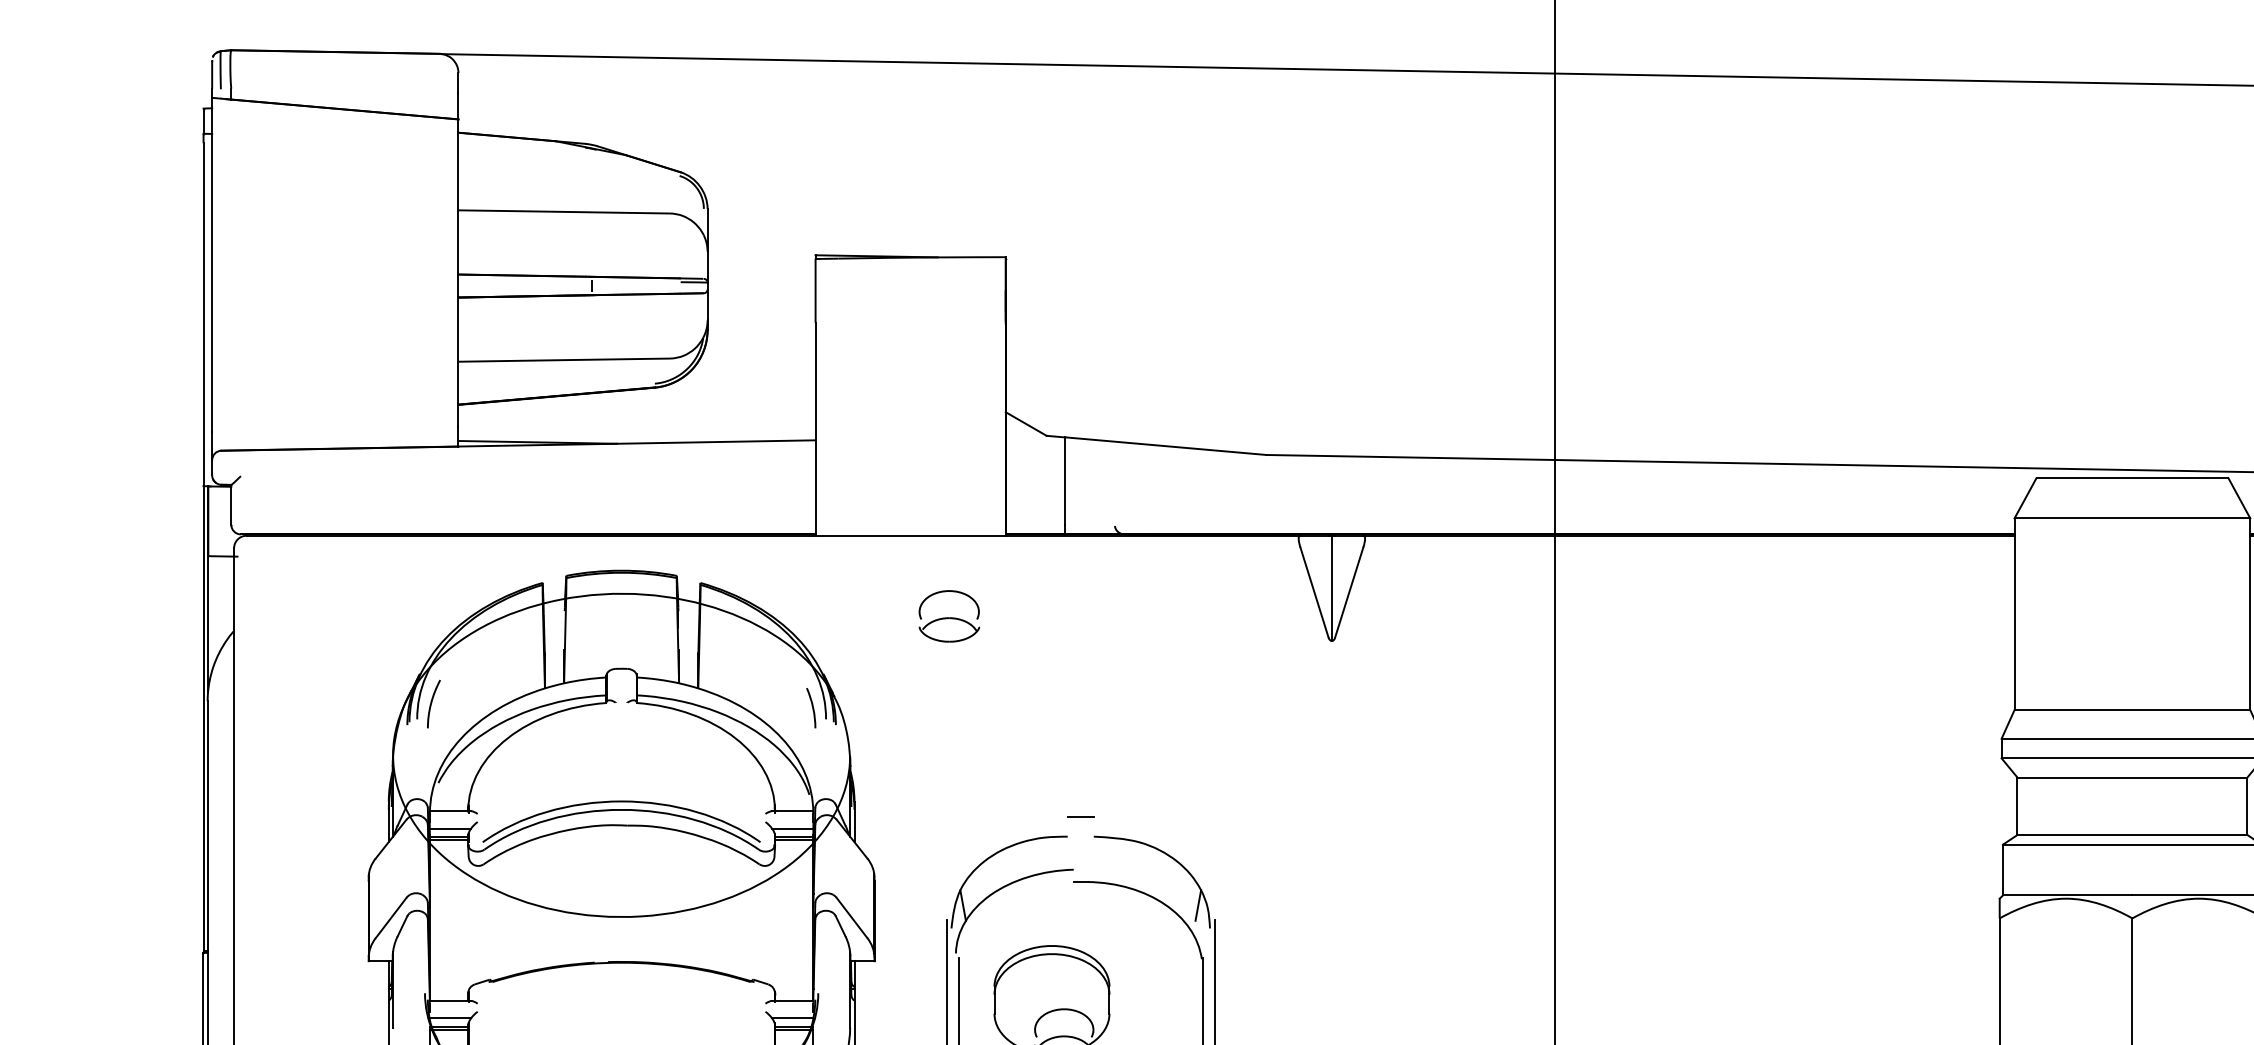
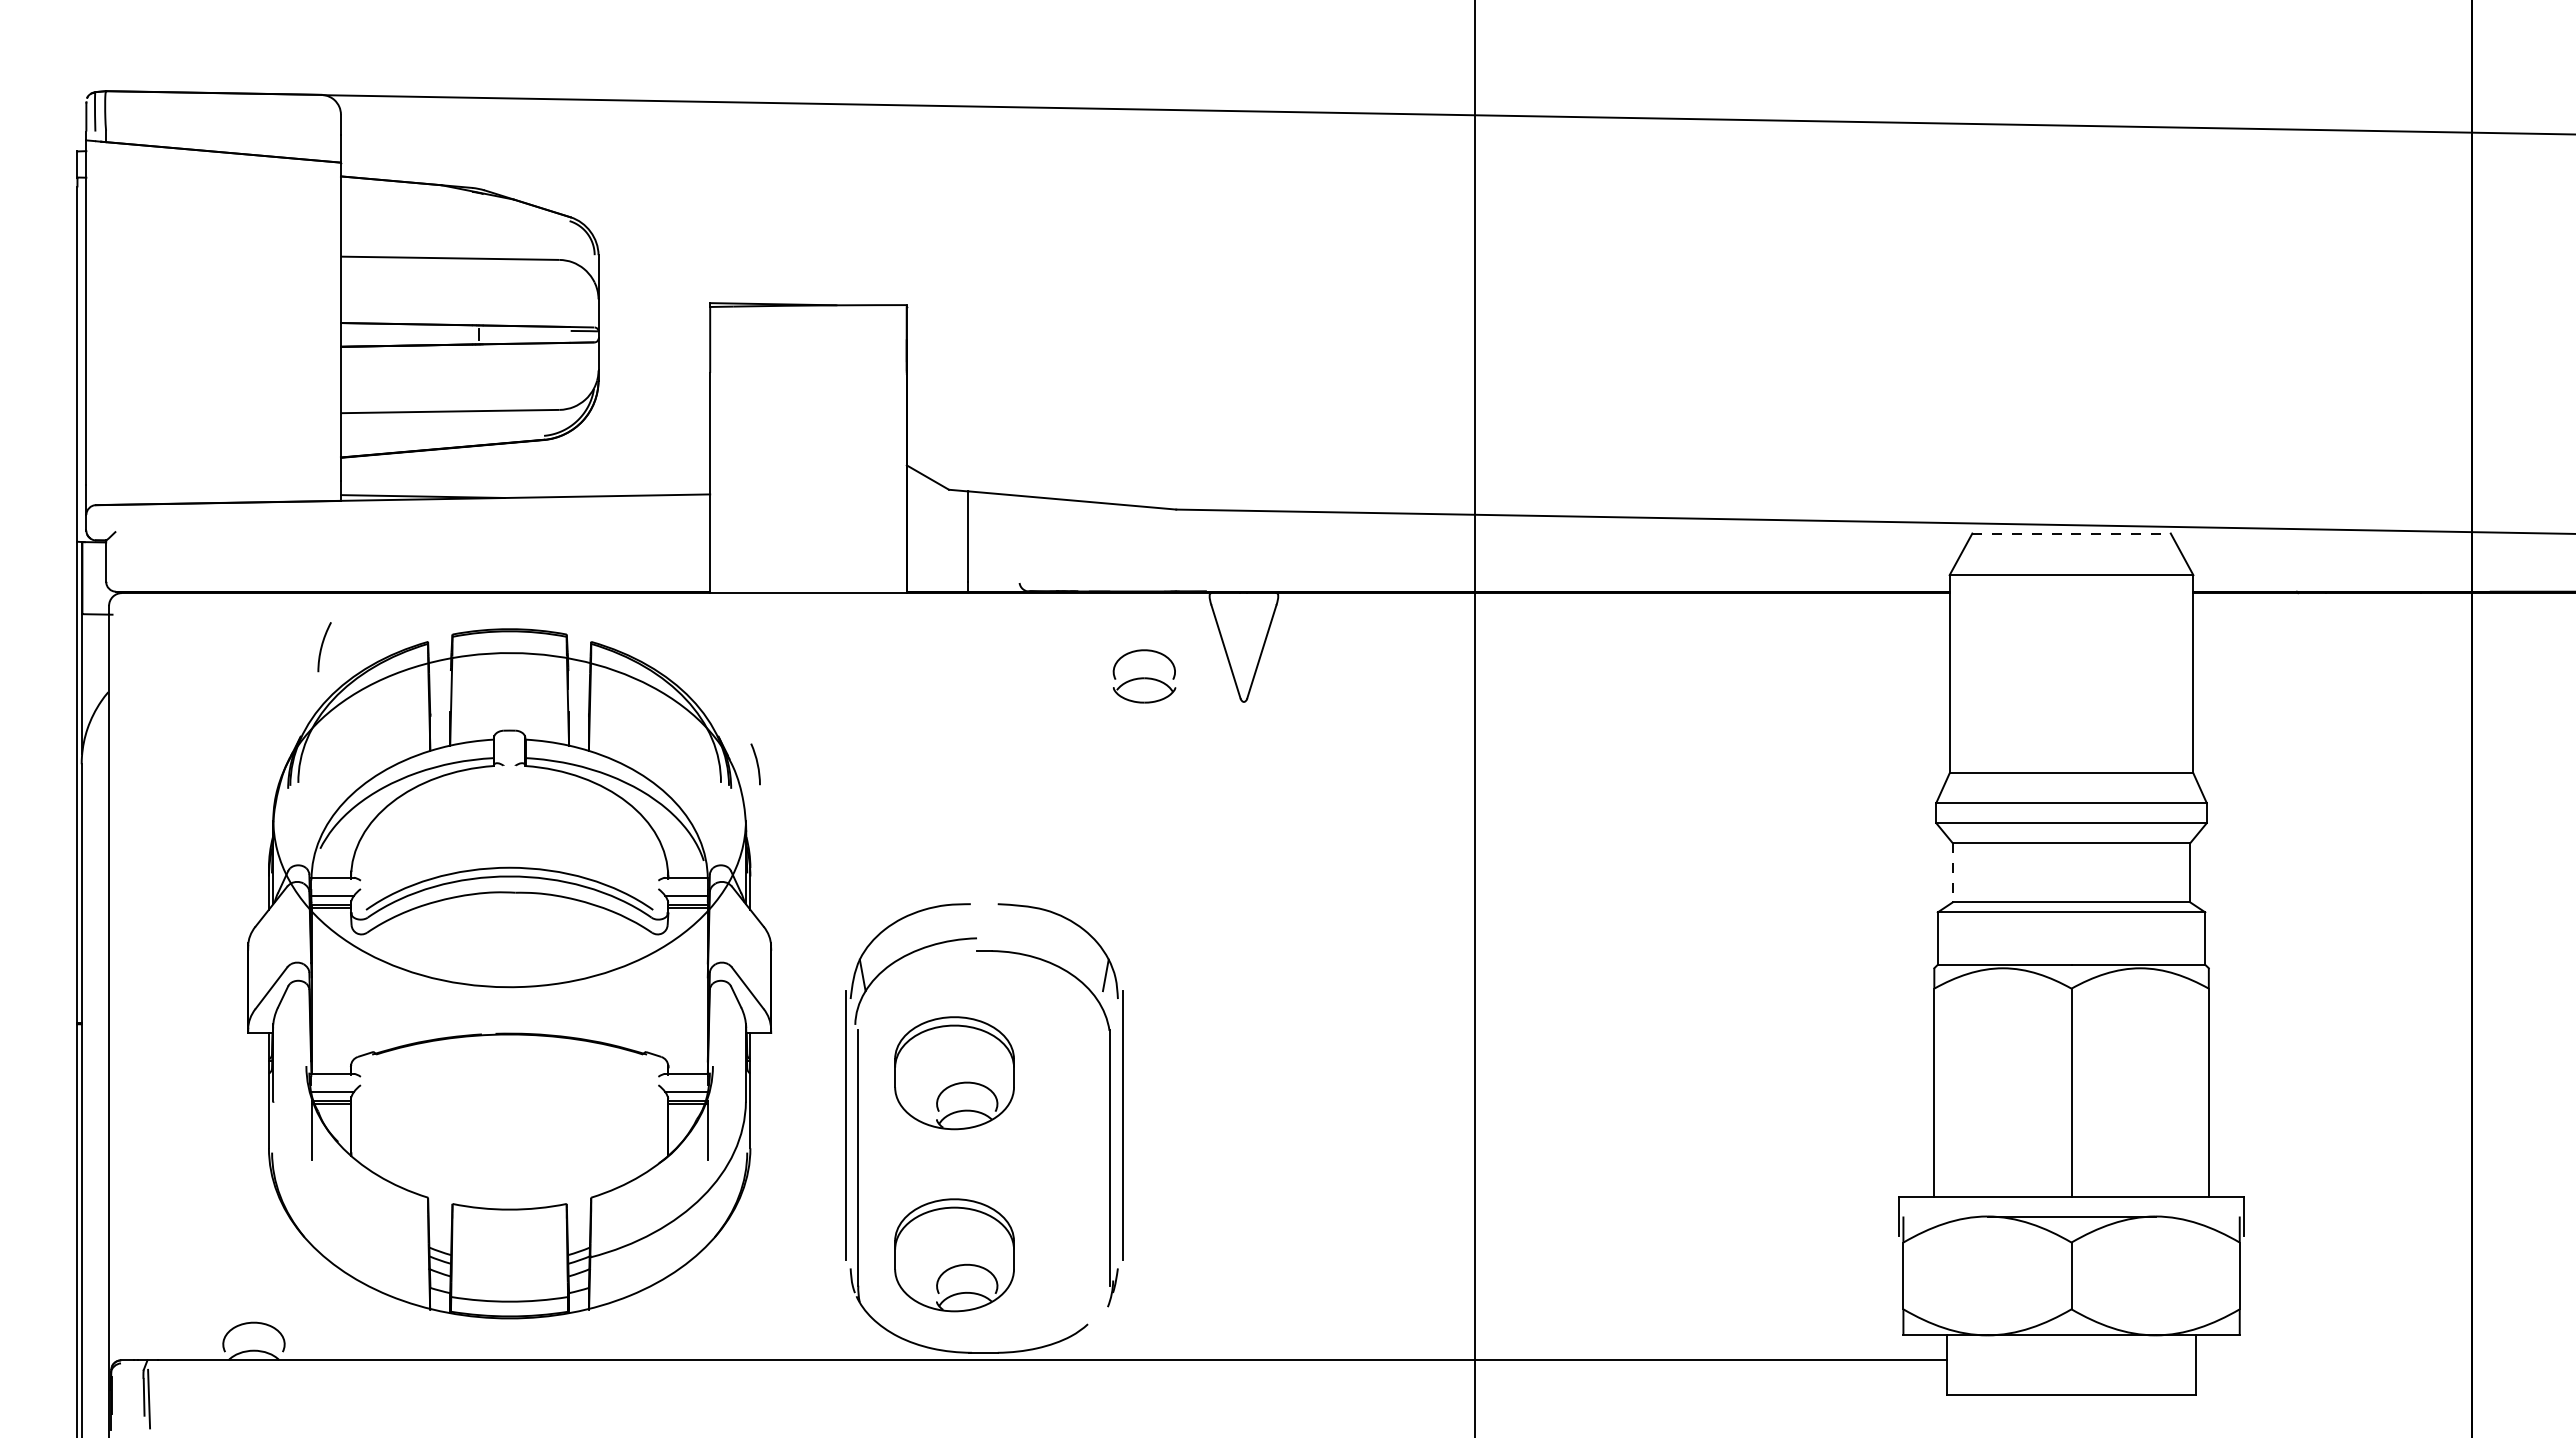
line: (2133, 478) -> (2072, 533), solid -> dashed
line: (1331, 588) -> (1243, 647), removed
part: (949, 616) -> (1144, 676), moved
curve: (431, 704) -> (322, 647), moved
curve: (812, 708) -> (756, 764), moved
line: (2017, 806) -> (1952, 872), solid -> dashed
line: (1079, 817) -> (983, 884), removed

